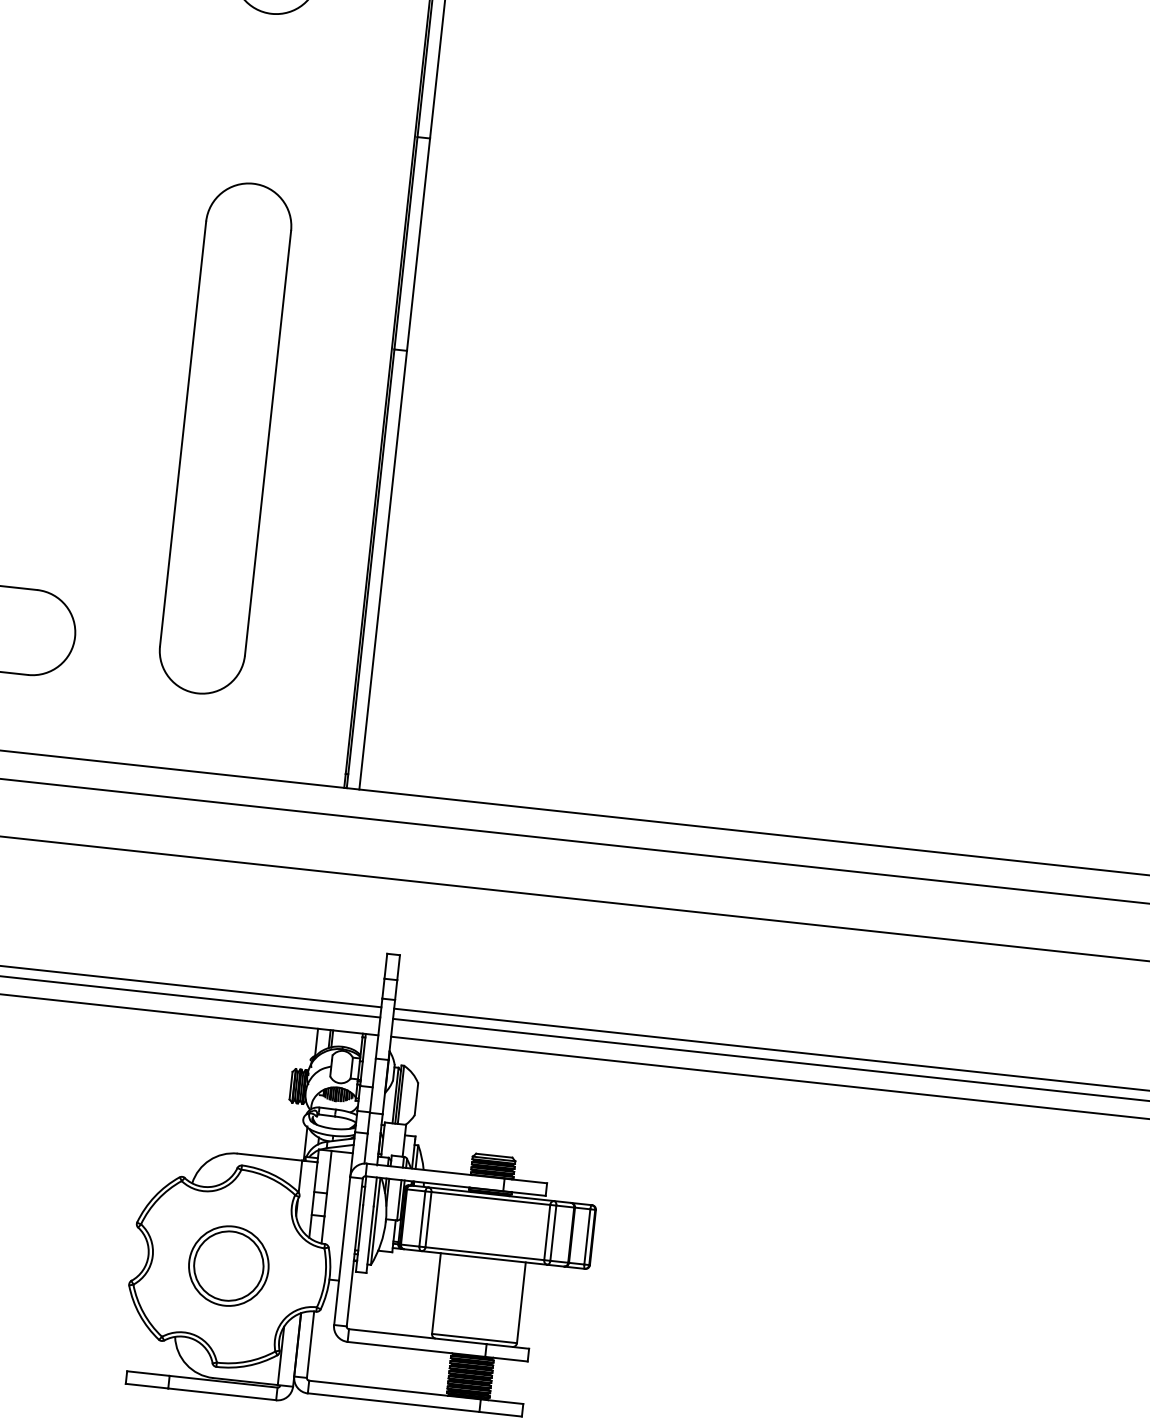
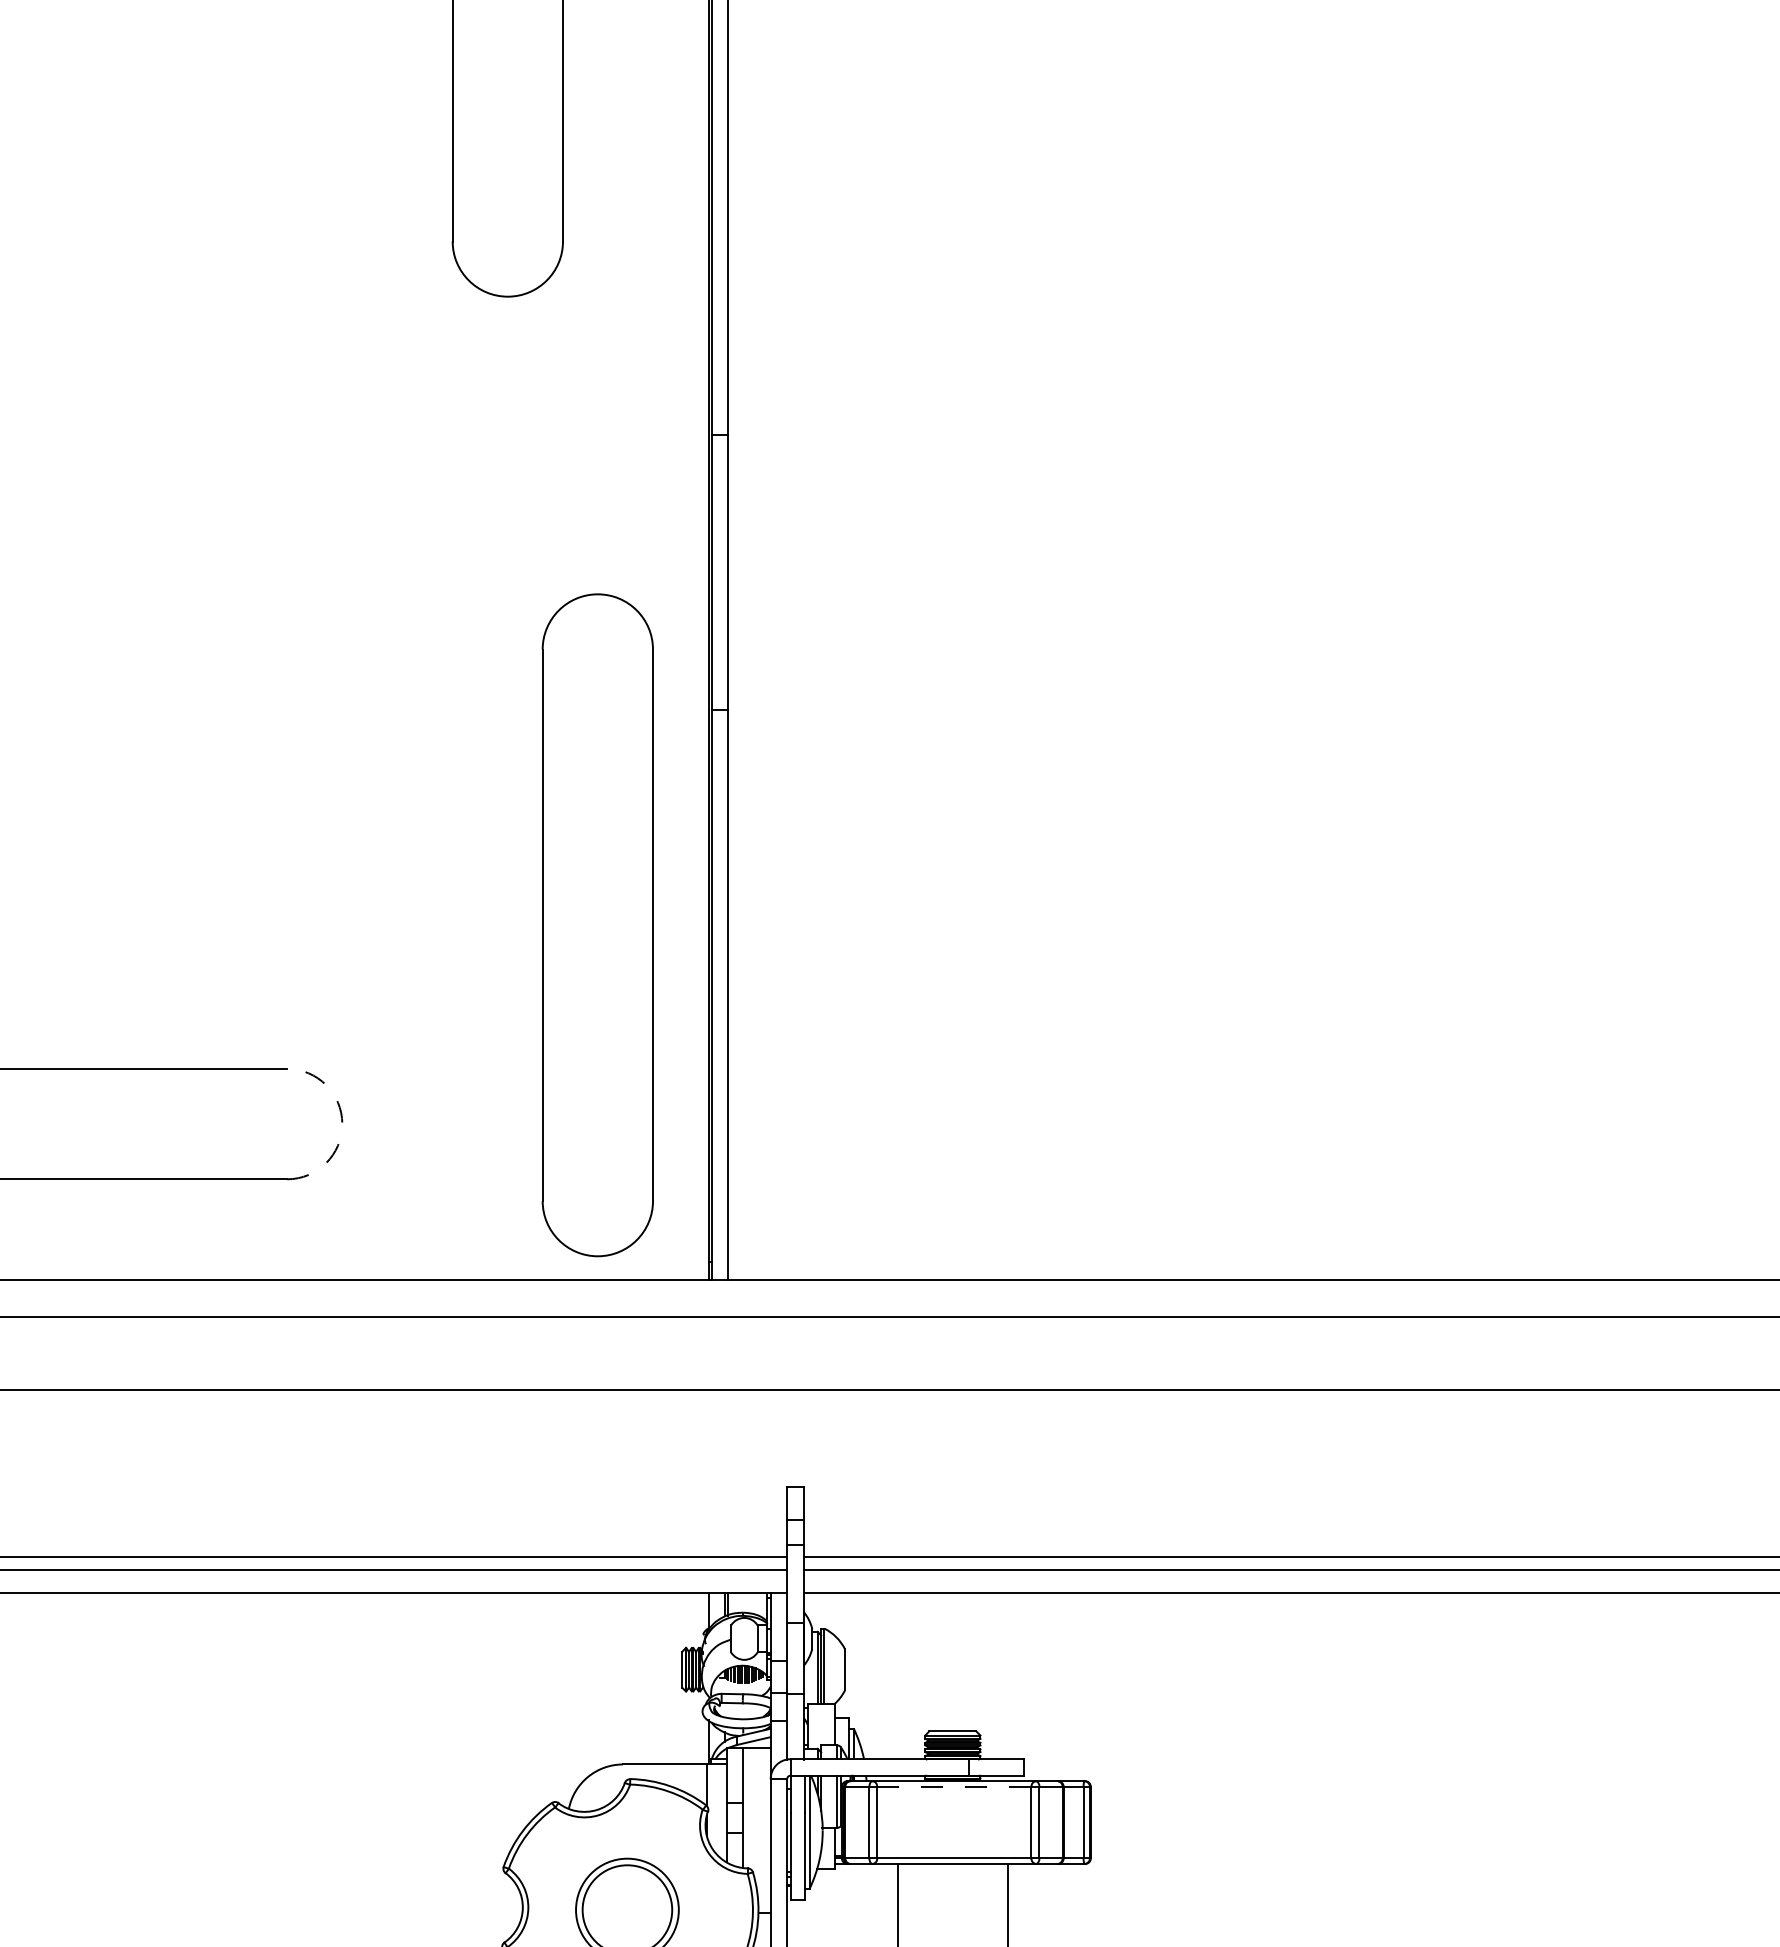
part: (225, 438) -> (597, 925), moved
arc: (75, 637) -> (342, 1124), solid -> dashed
line: (490, 1198) -> (953, 1786), solid -> dashed

